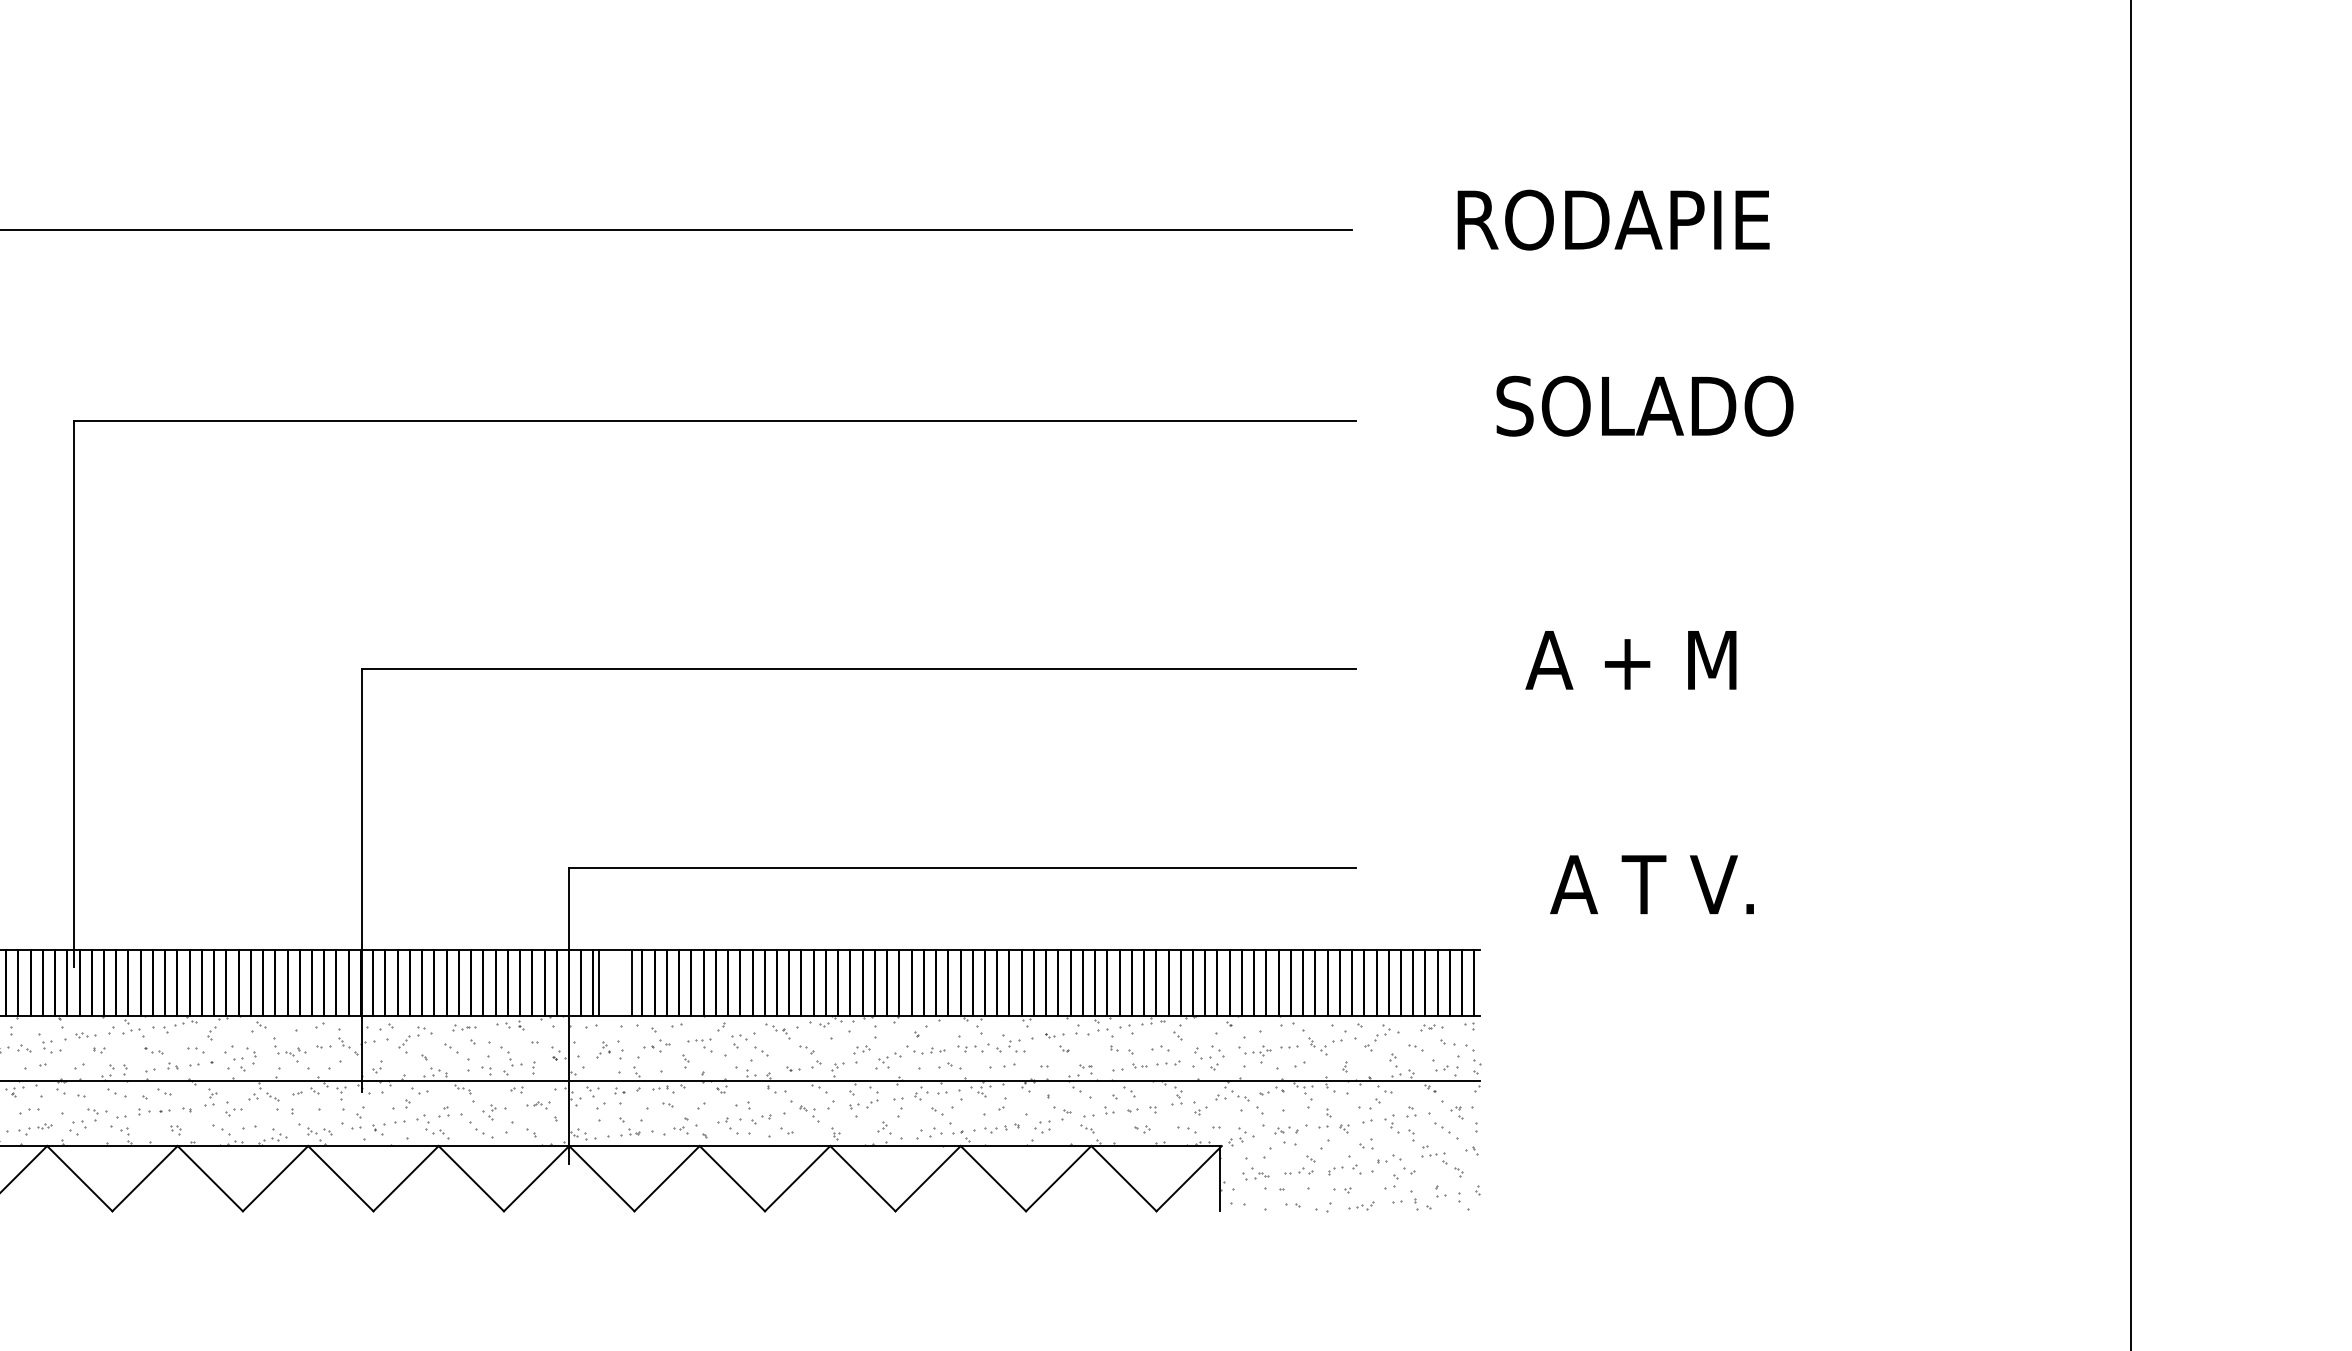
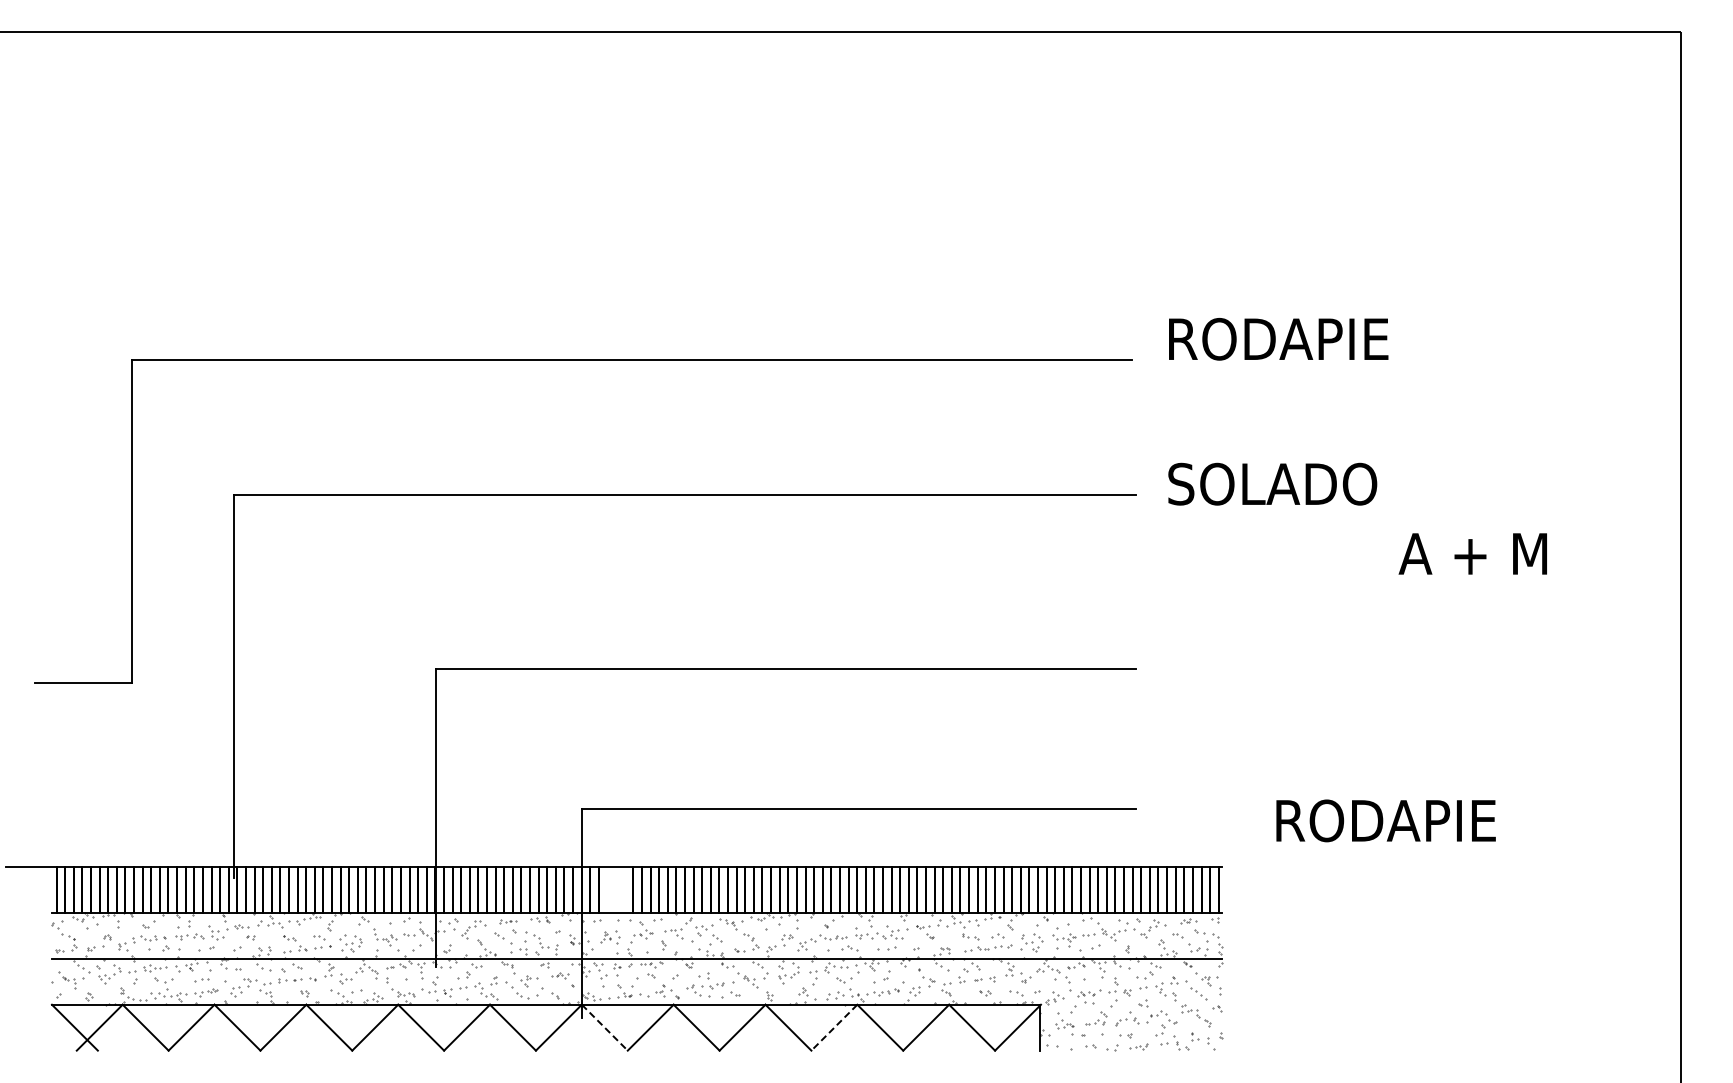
text: (1613, 220) -> (1278, 339), moved
text: (1644, 405) -> (1272, 483), moved
text: (1630, 659) -> (1472, 553), moved
text: (1708, 884) -> (1383, 820), A T V. -> RODAPIE
line: (598, 982) -> (602, 889), removed
line: (631, 982) -> (625, 889), removed
line: (602, 1179) -> (605, 1028), solid -> dashed
line: (928, 1179) -> (834, 1028), solid -> dashed

